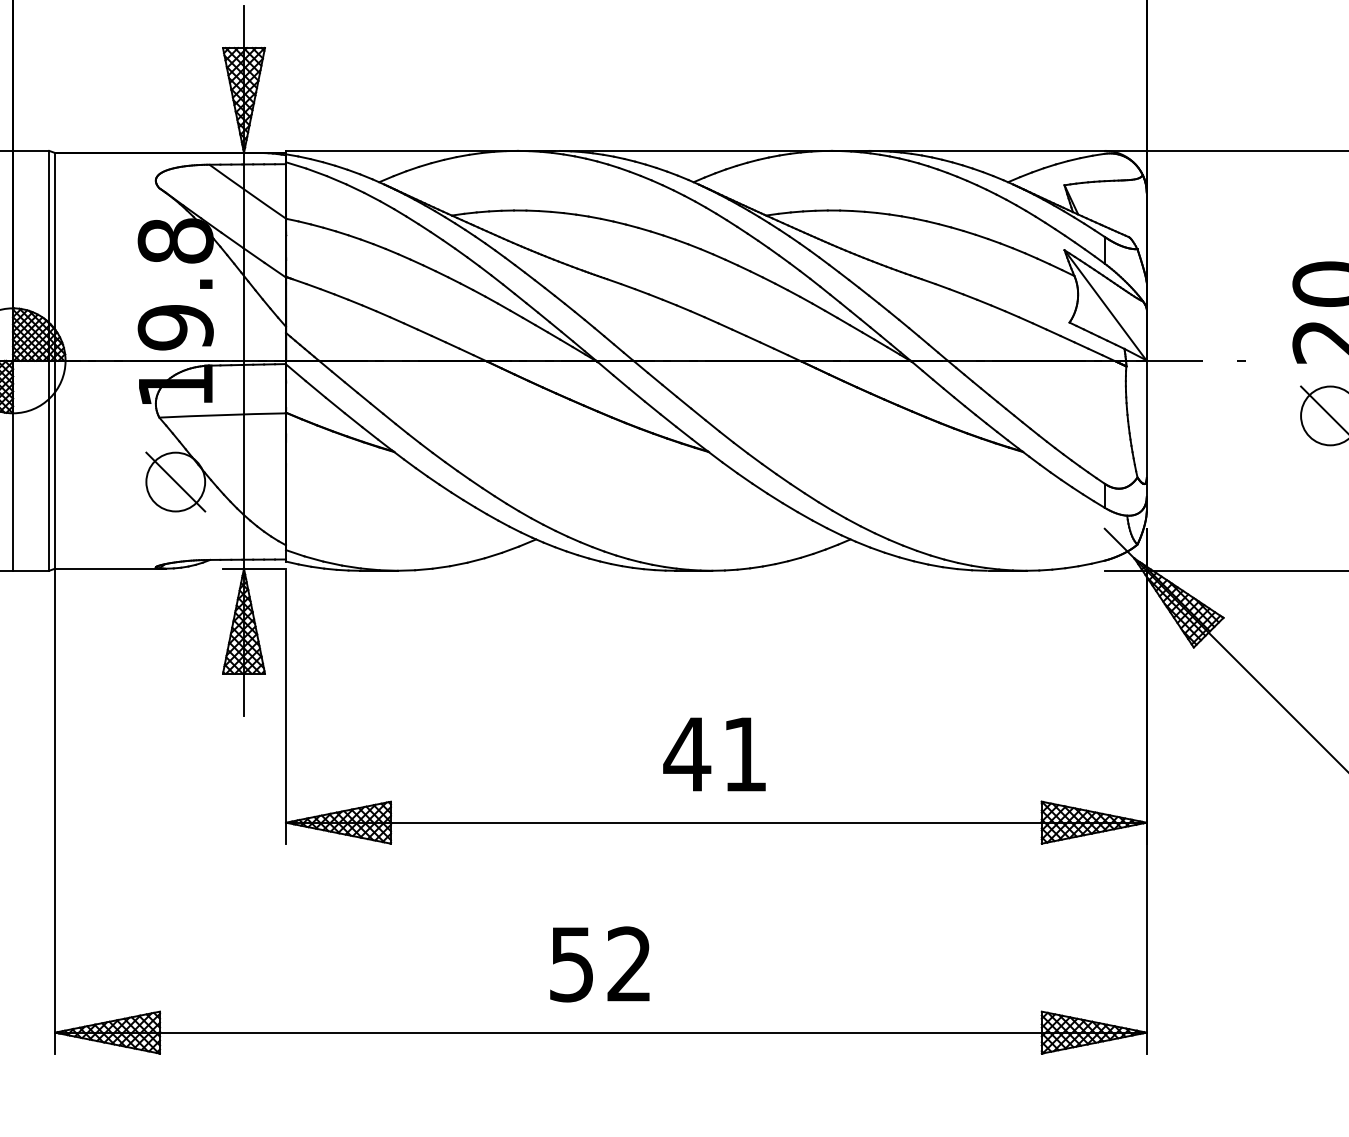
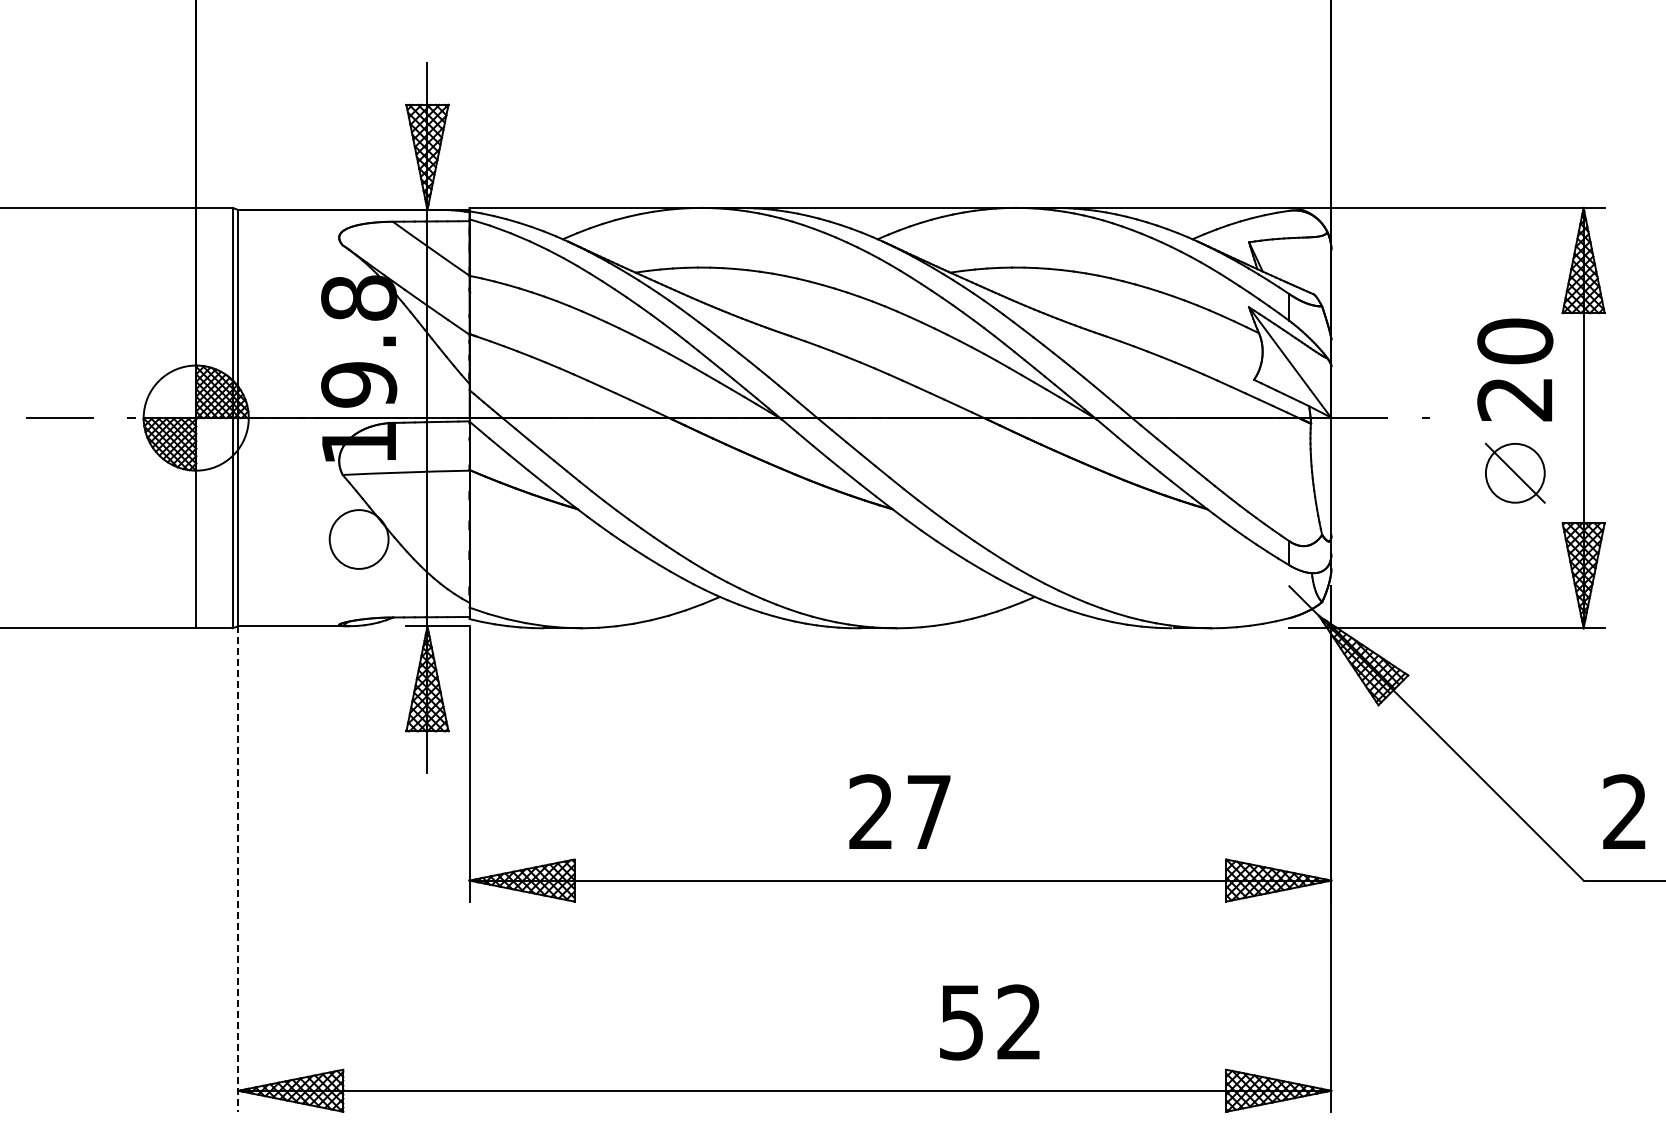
line: (175, 482) -> (358, 539), removed
text: (714, 753) -> (898, 811), 41 -> 27
line: (55, 811) -> (238, 869), solid -> dashed
text: (599, 964) -> (989, 1022), moved

